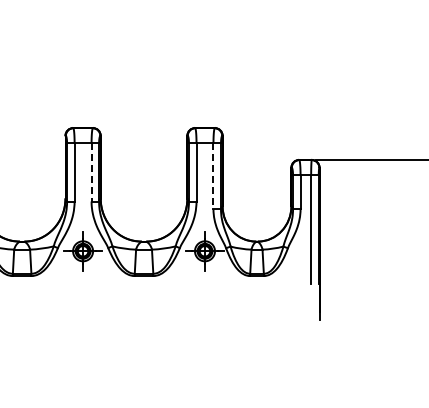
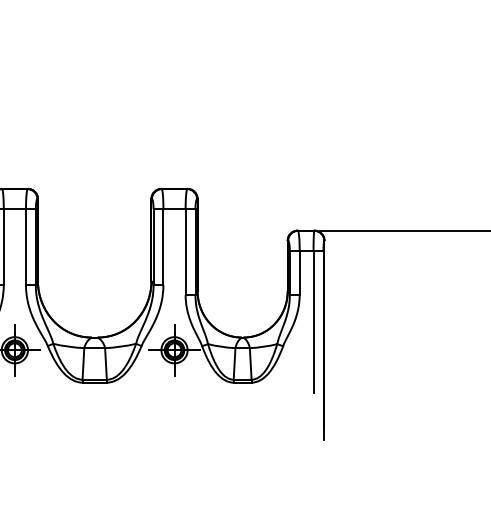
line: (91, 172) -> (25, 247), dashed -> solid
line: (213, 176) -> (185, 252), dashed -> solid

